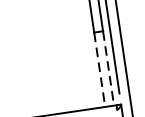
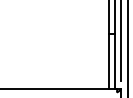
line: (108, 69) -> (115, 62), dashed -> solid
line: (99, 71) -> (108, 62), dashed -> solid

